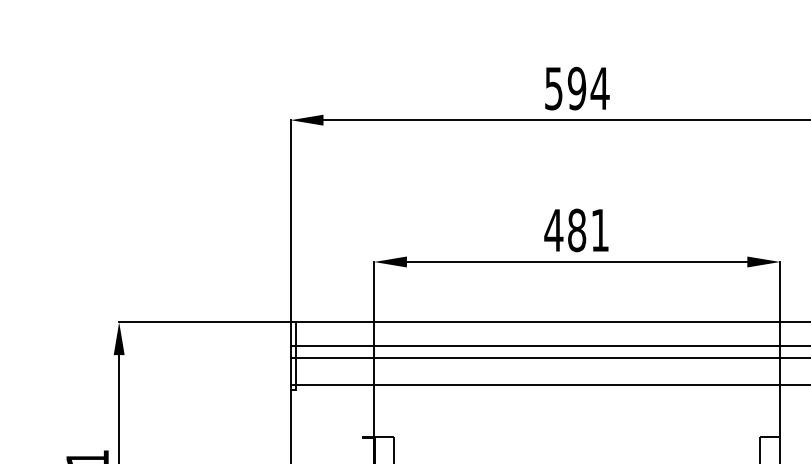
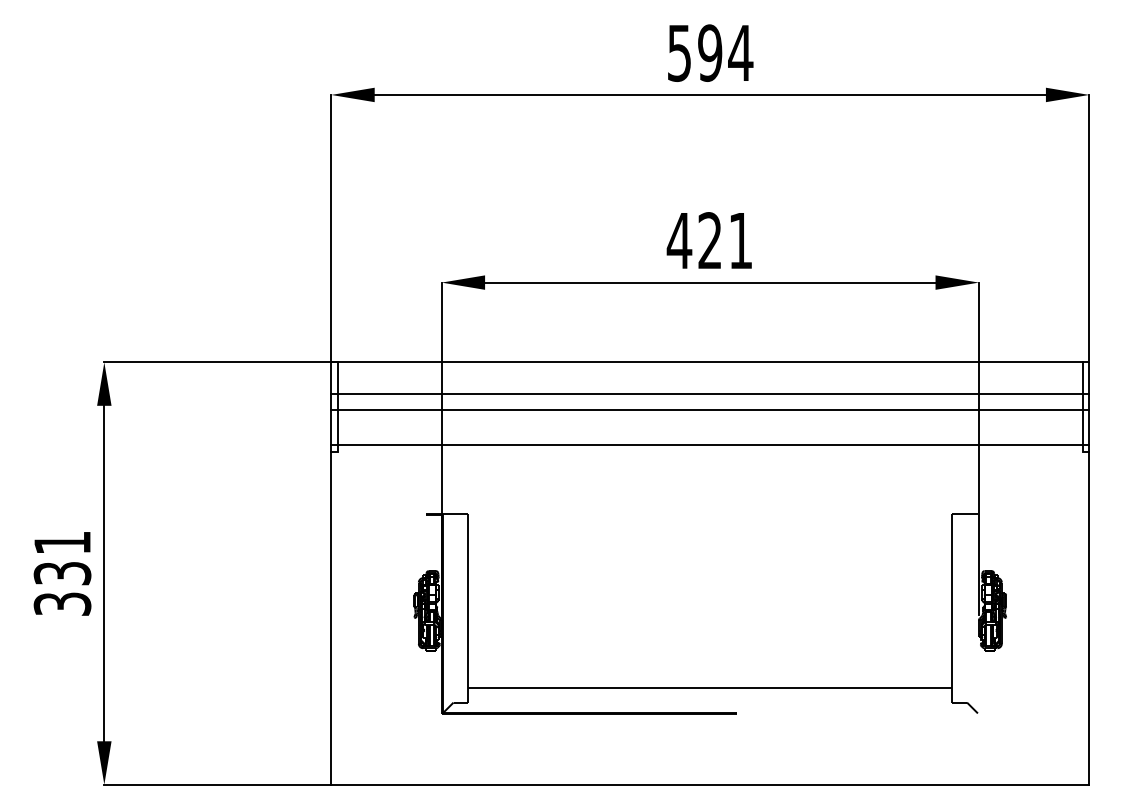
text: (577, 230) -> (710, 240), 481 -> 421

